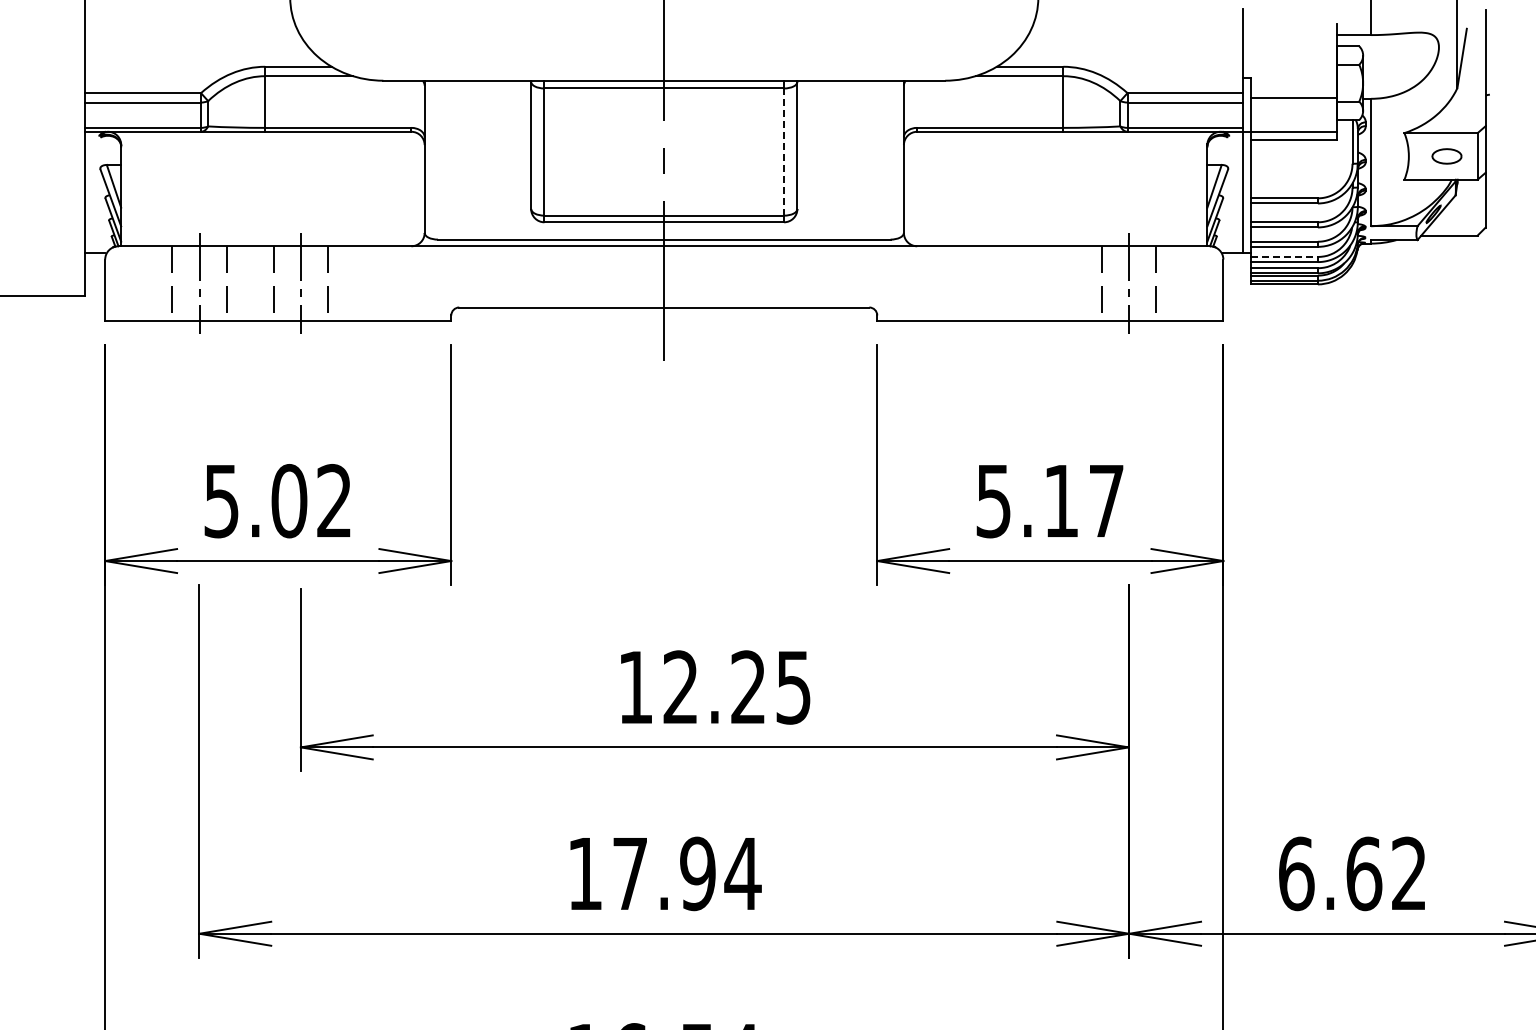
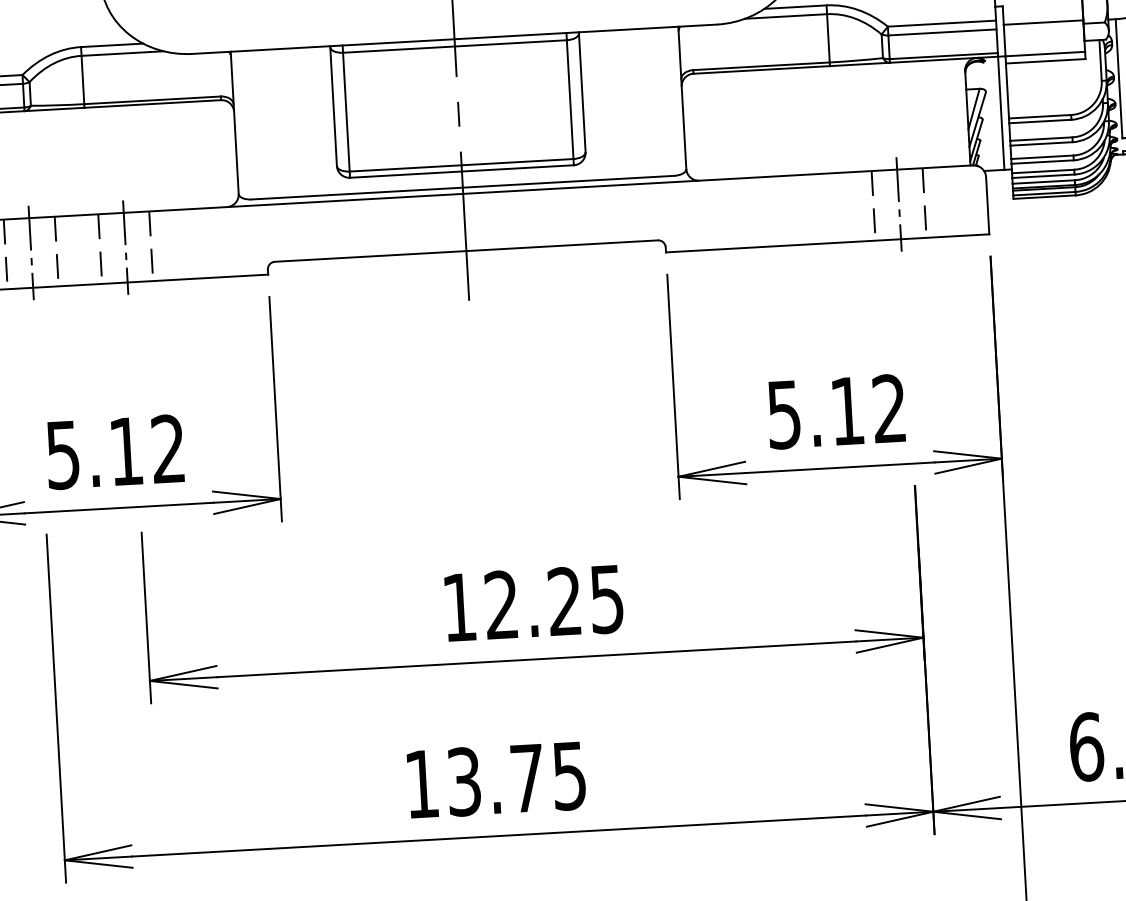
line: (784, 152) -> (570, 100), dashed -> solid
line: (1285, 257) -> (1044, 171), dashed -> solid
text: (1106, 500) -> (889, 408), 5.17 -> 5.12
text: (289, 501) -> (126, 451), 5.02 -> 5.12
text: (687, 873) -> (517, 778), 17.94 -> 13.75

